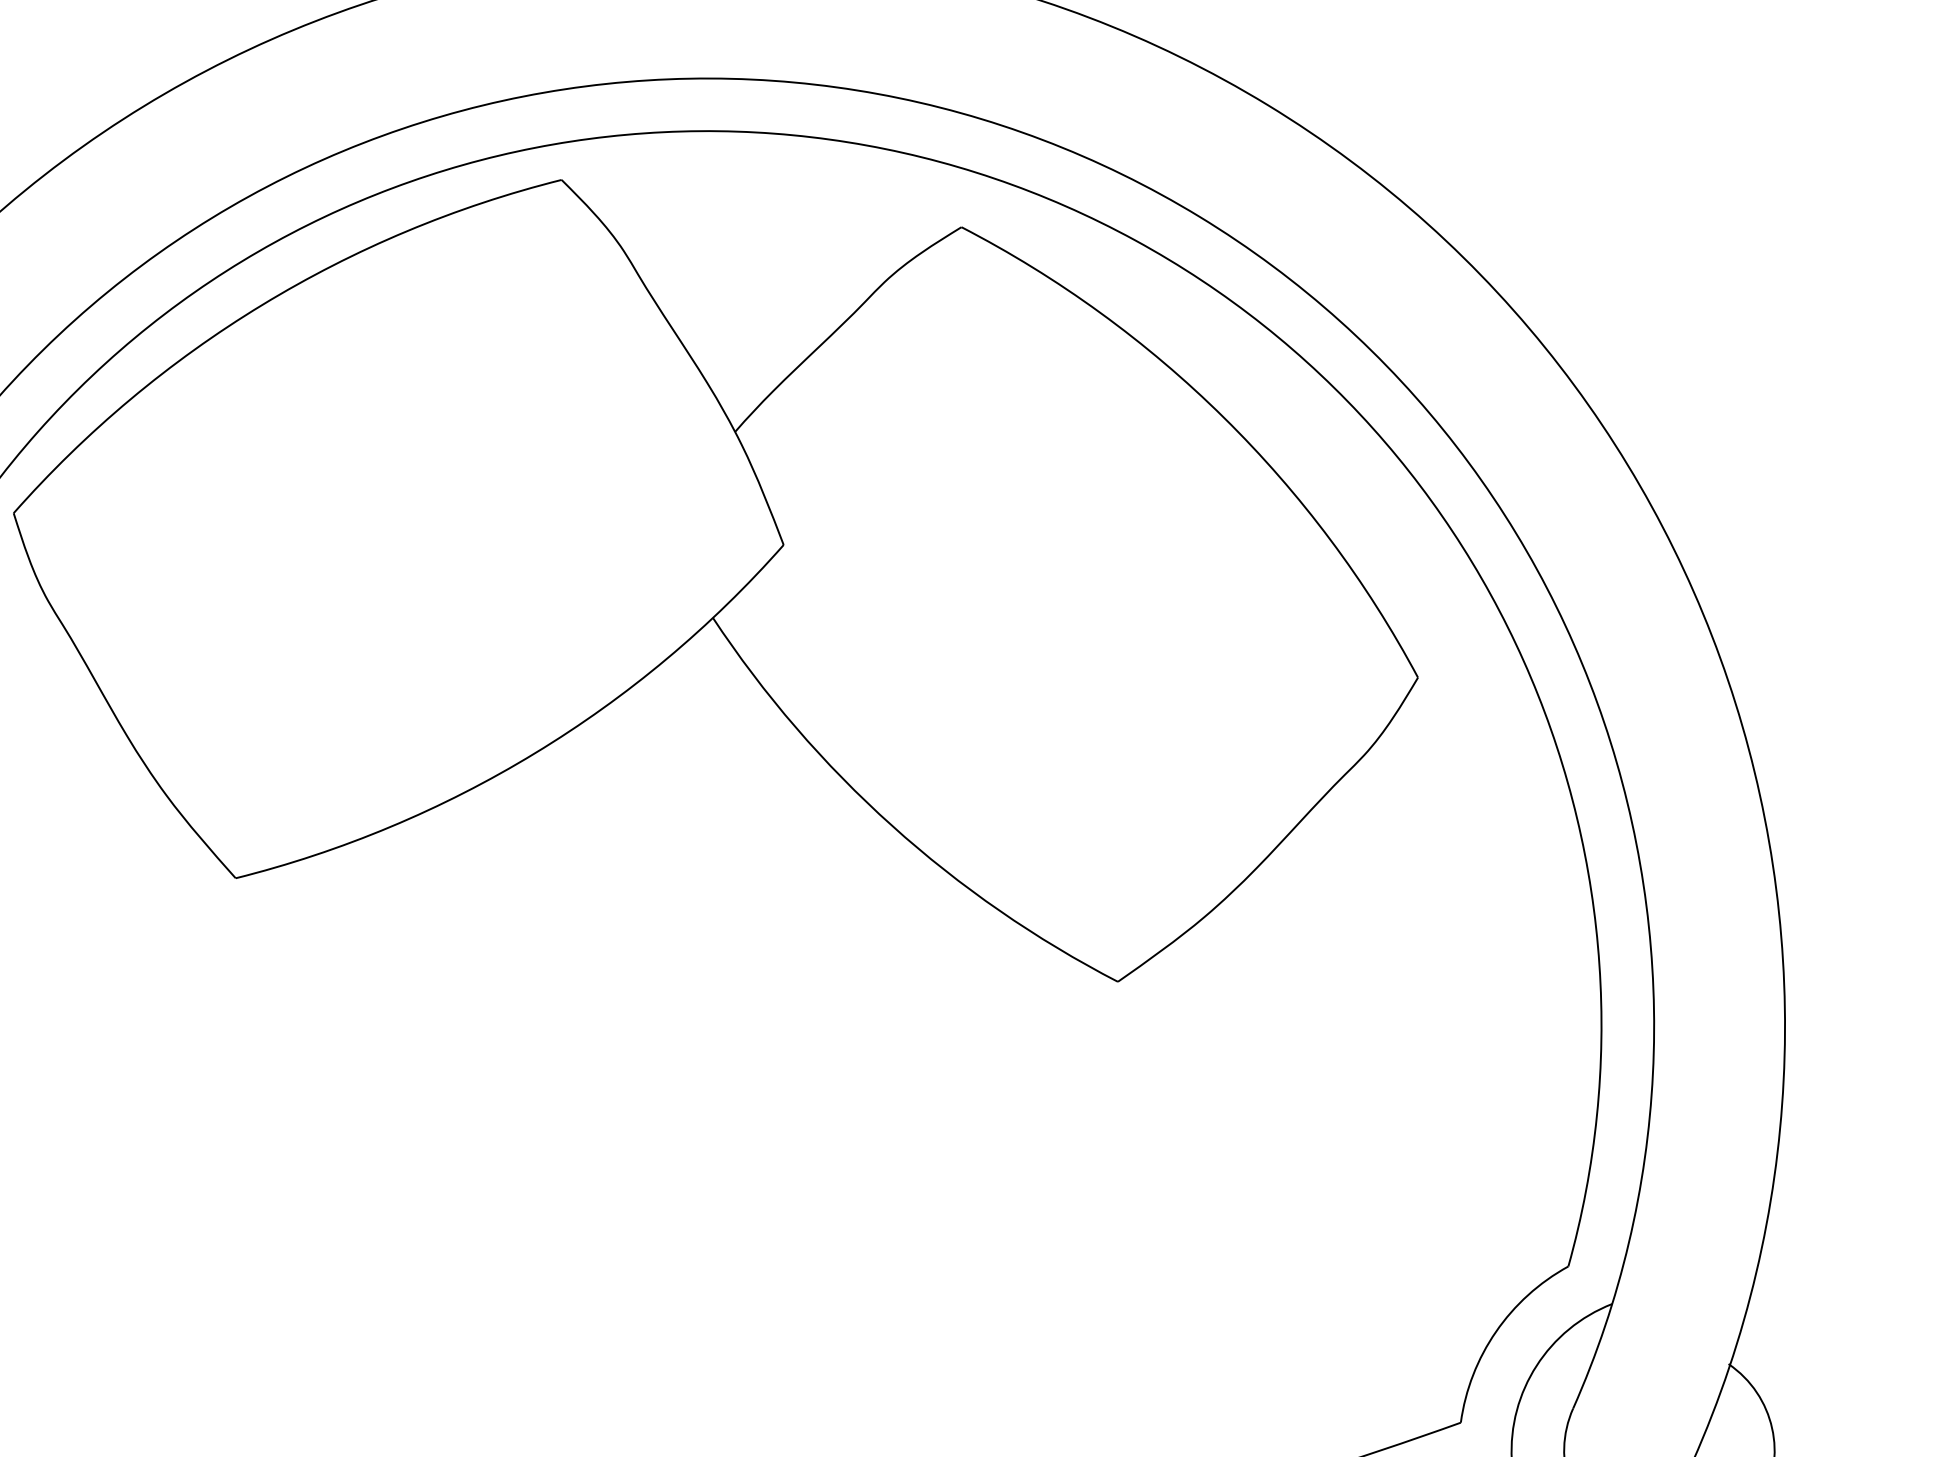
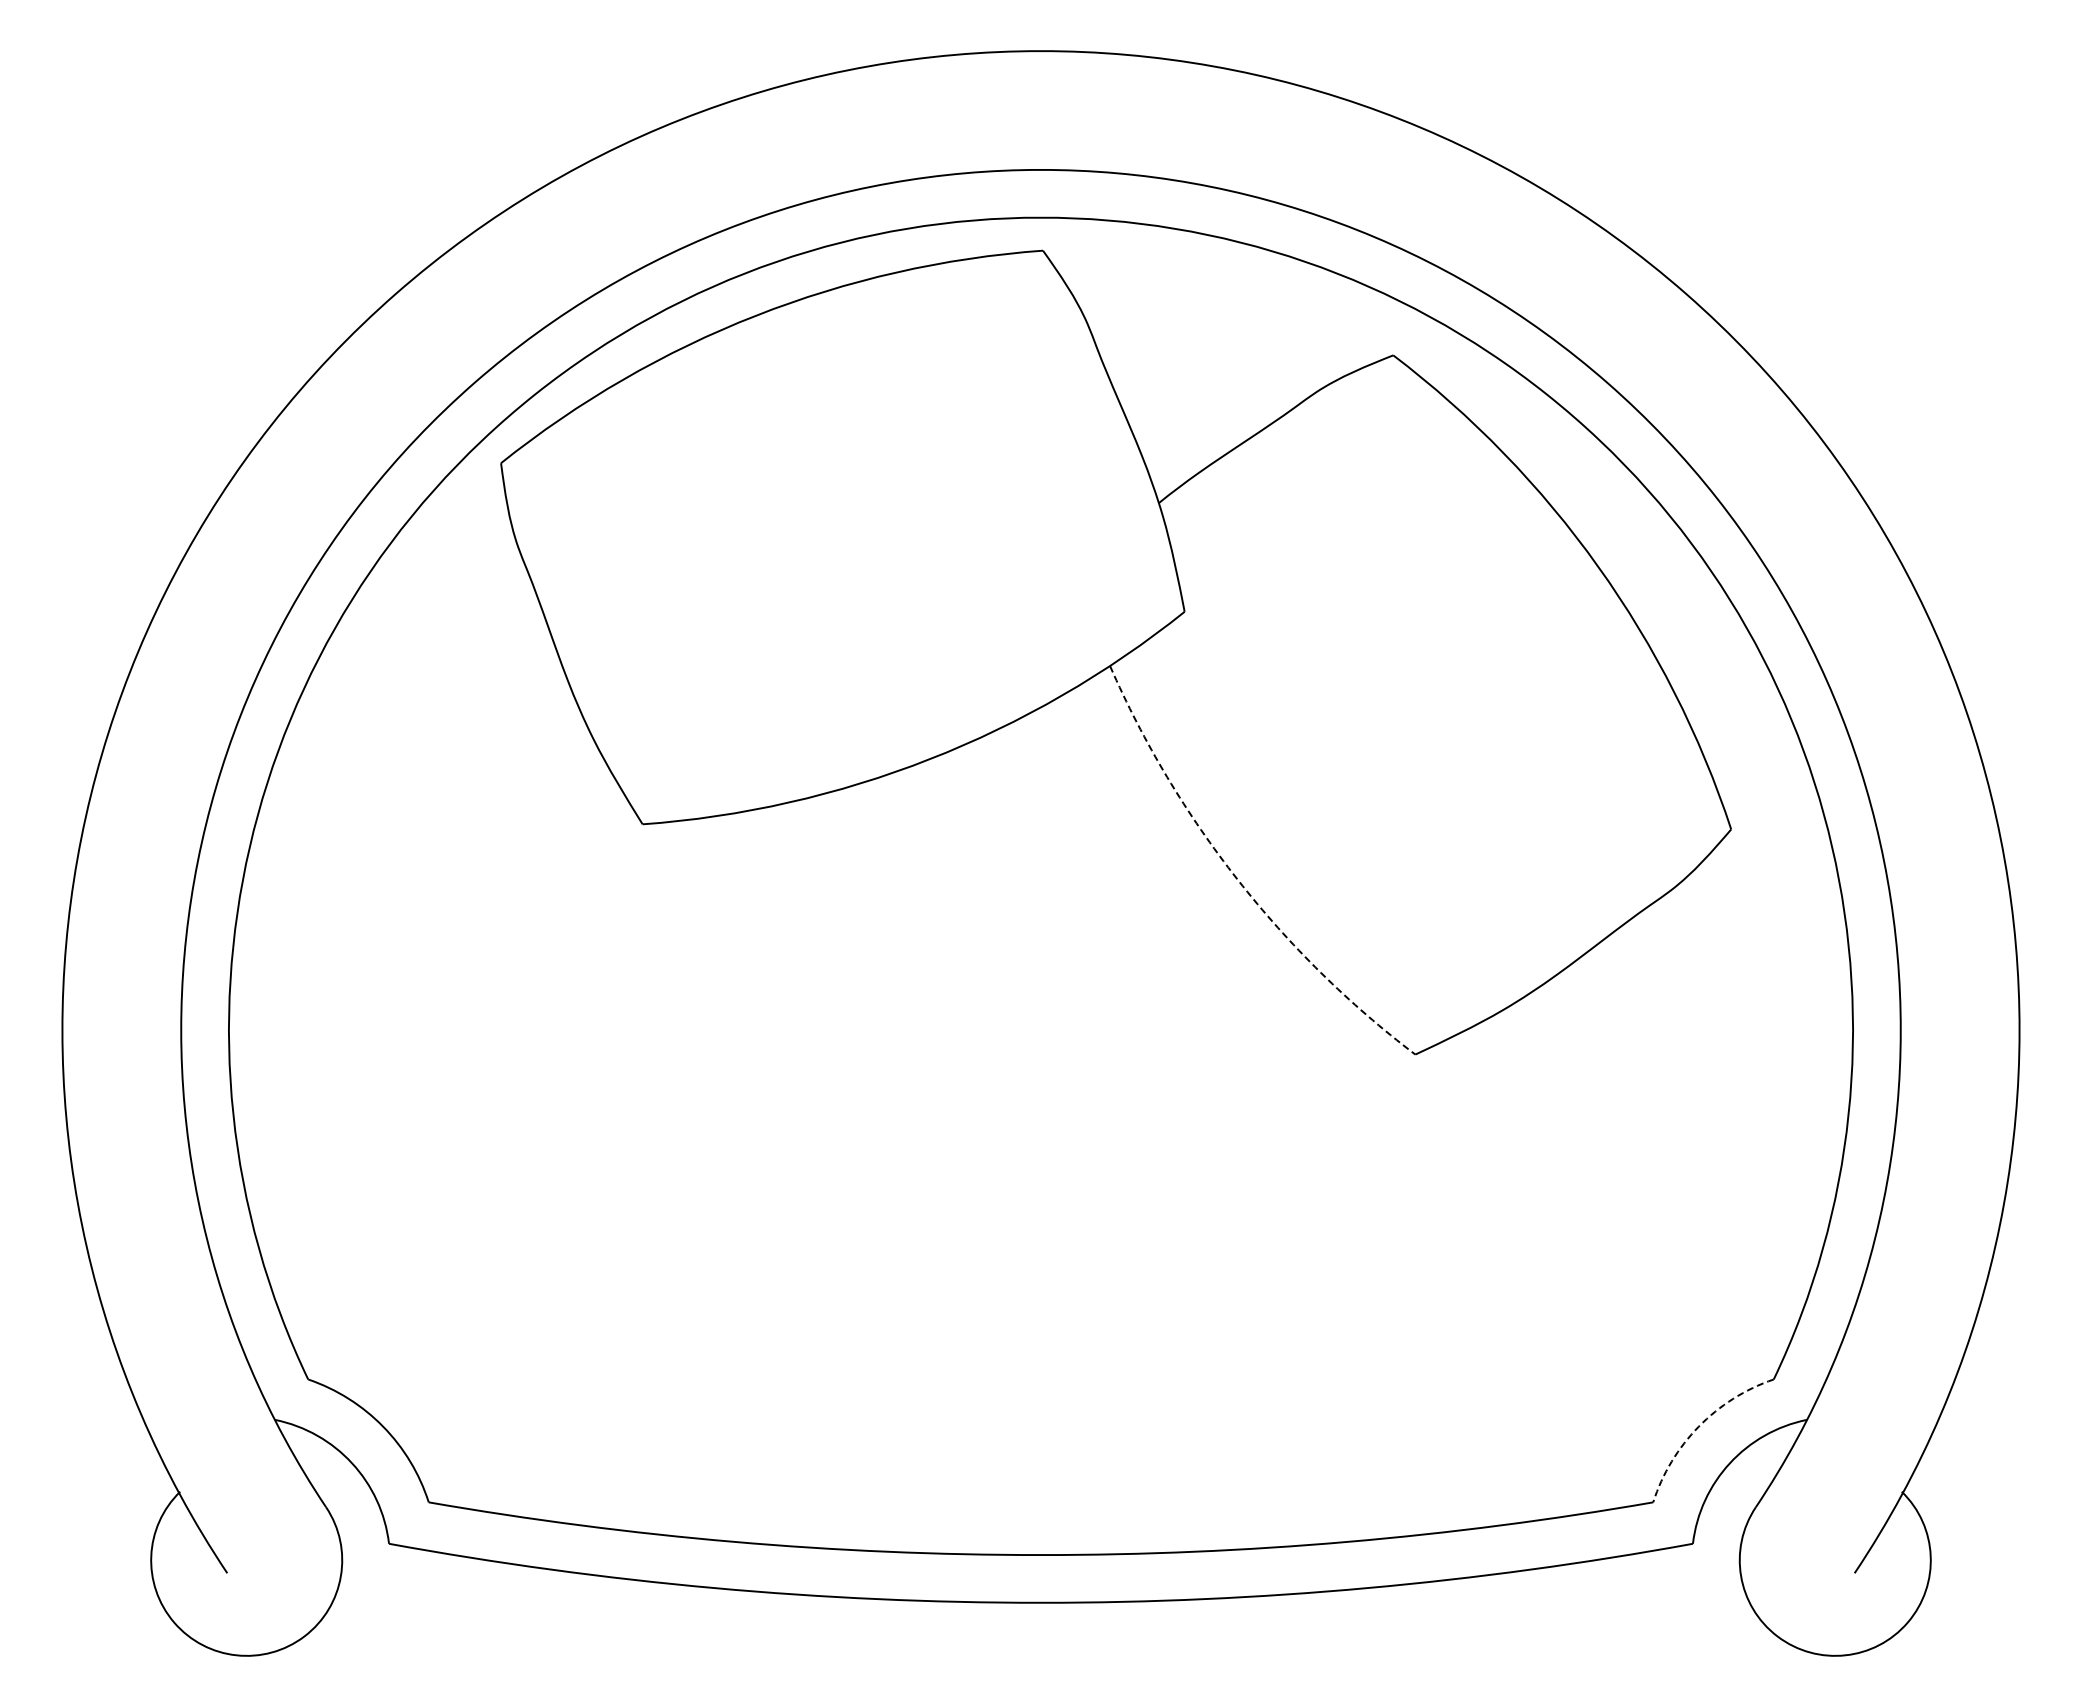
arc: (891, 825) -> (1237, 879), solid -> dashed
arc: (1495, 1331) -> (1698, 1426), solid -> dashed

